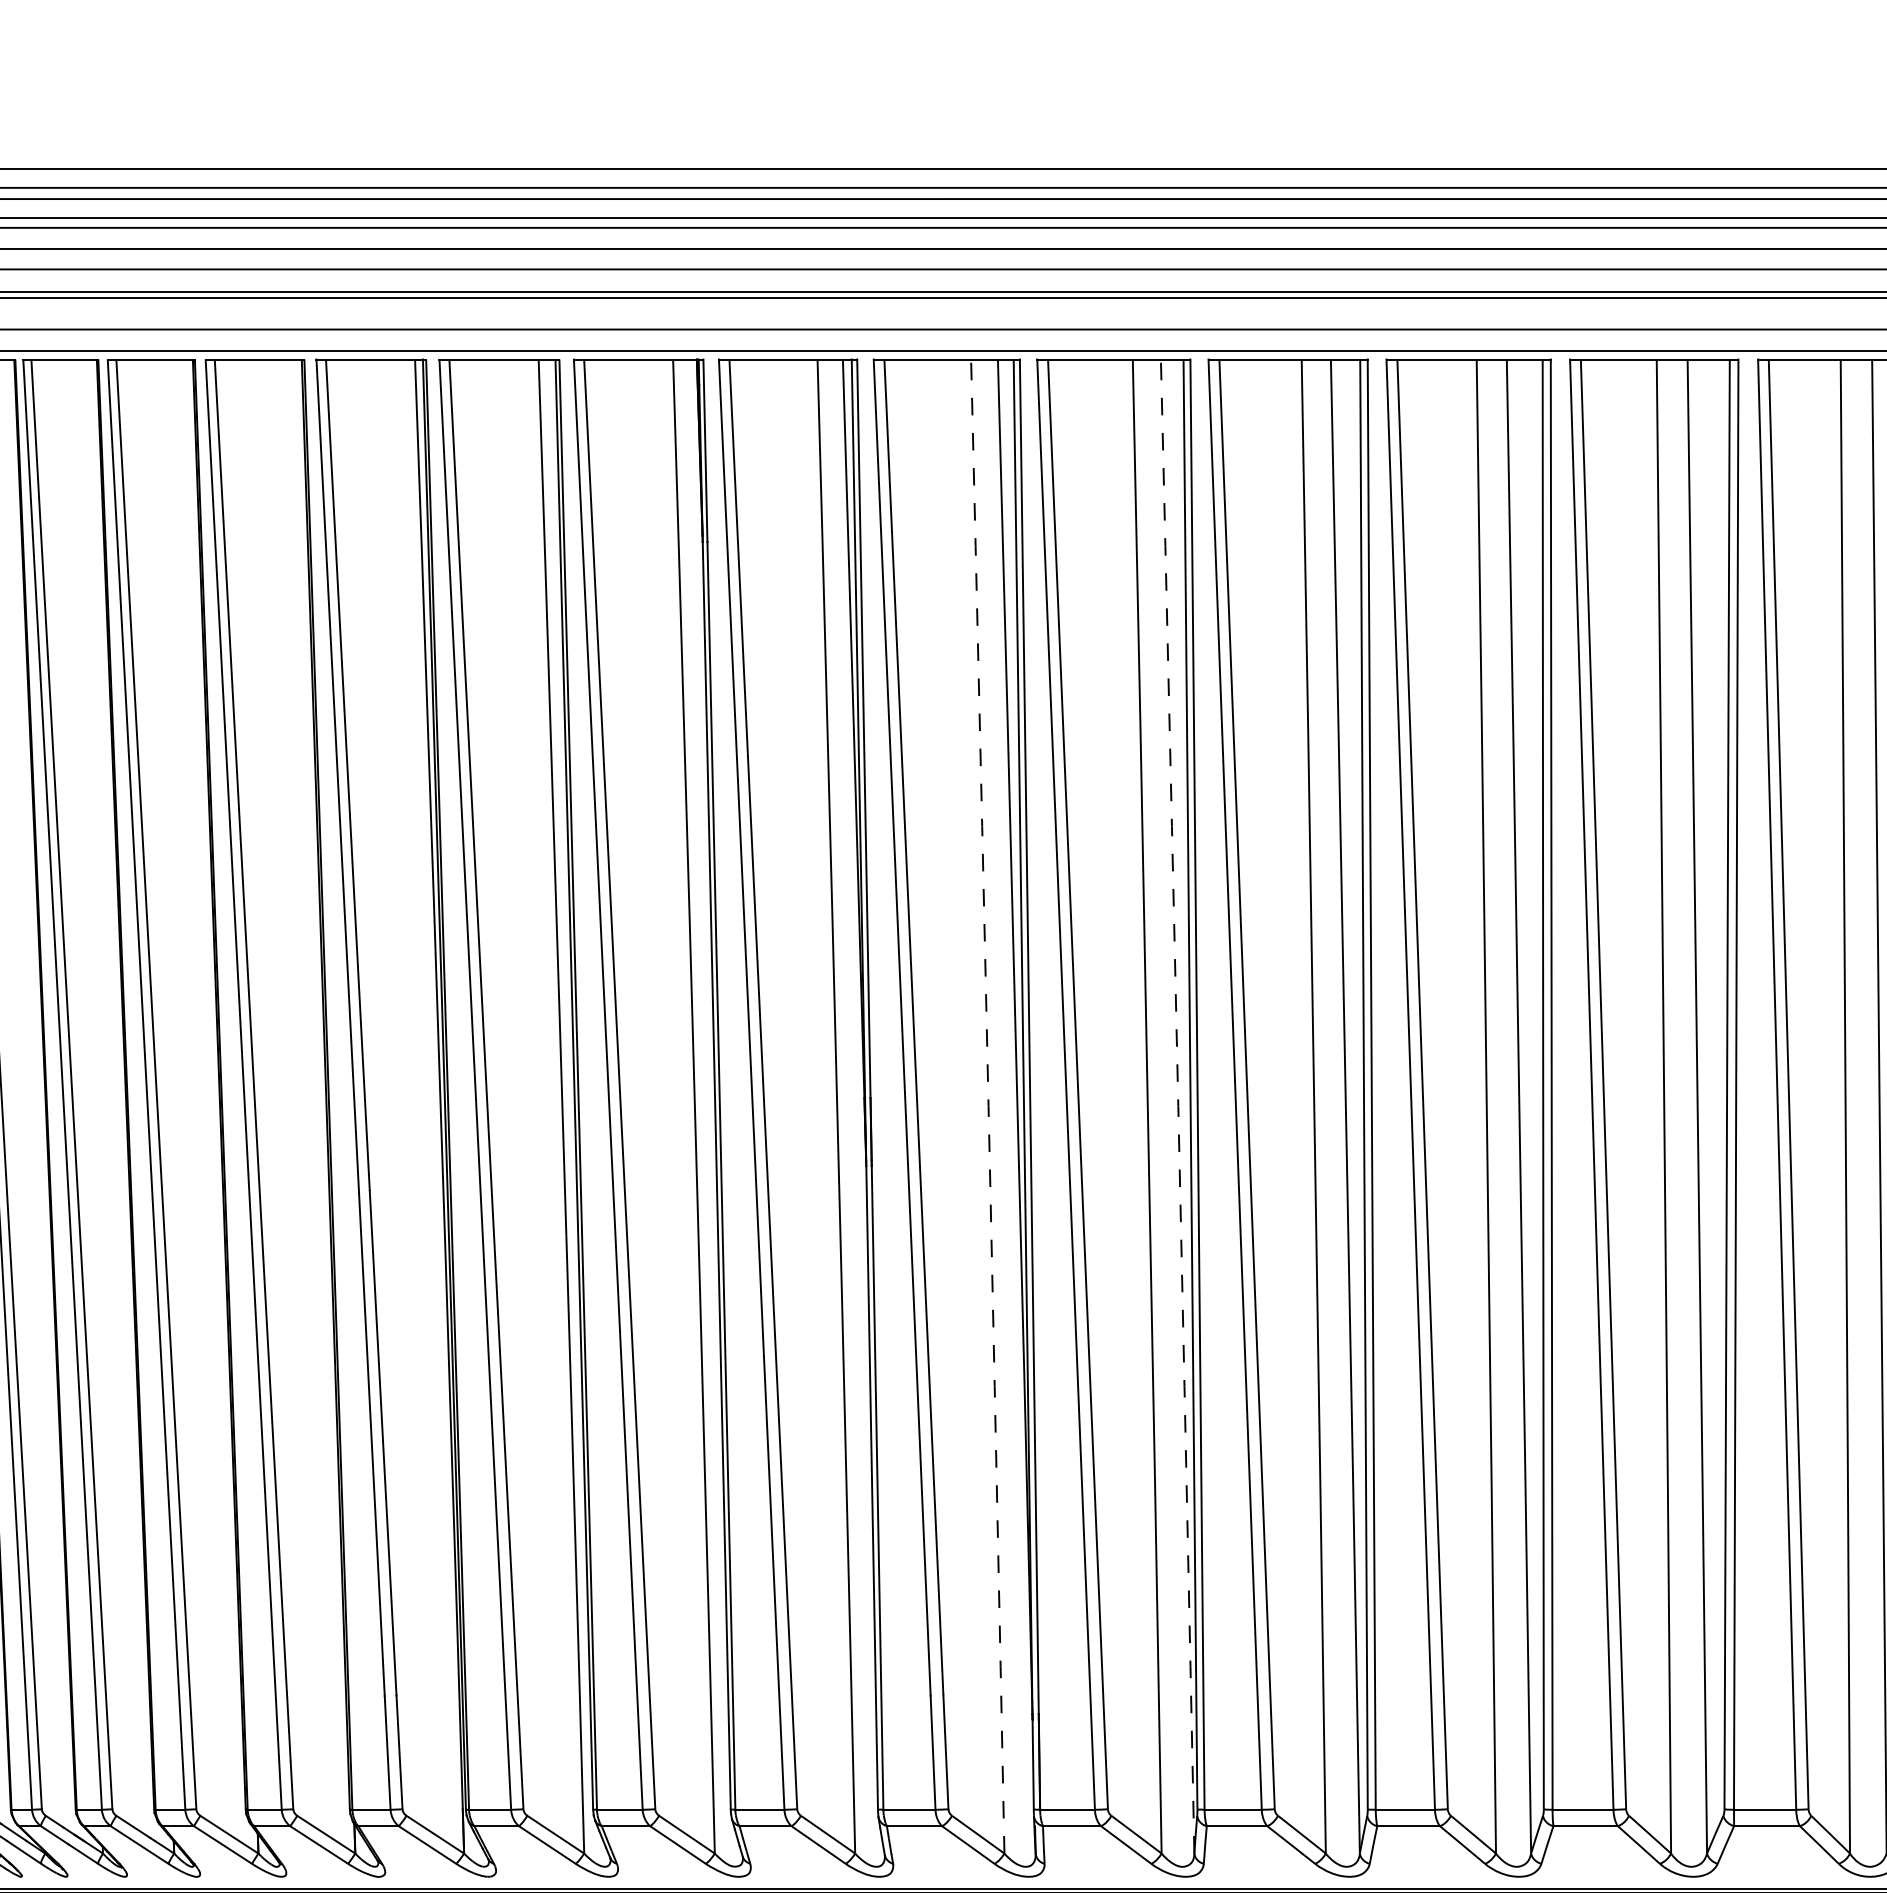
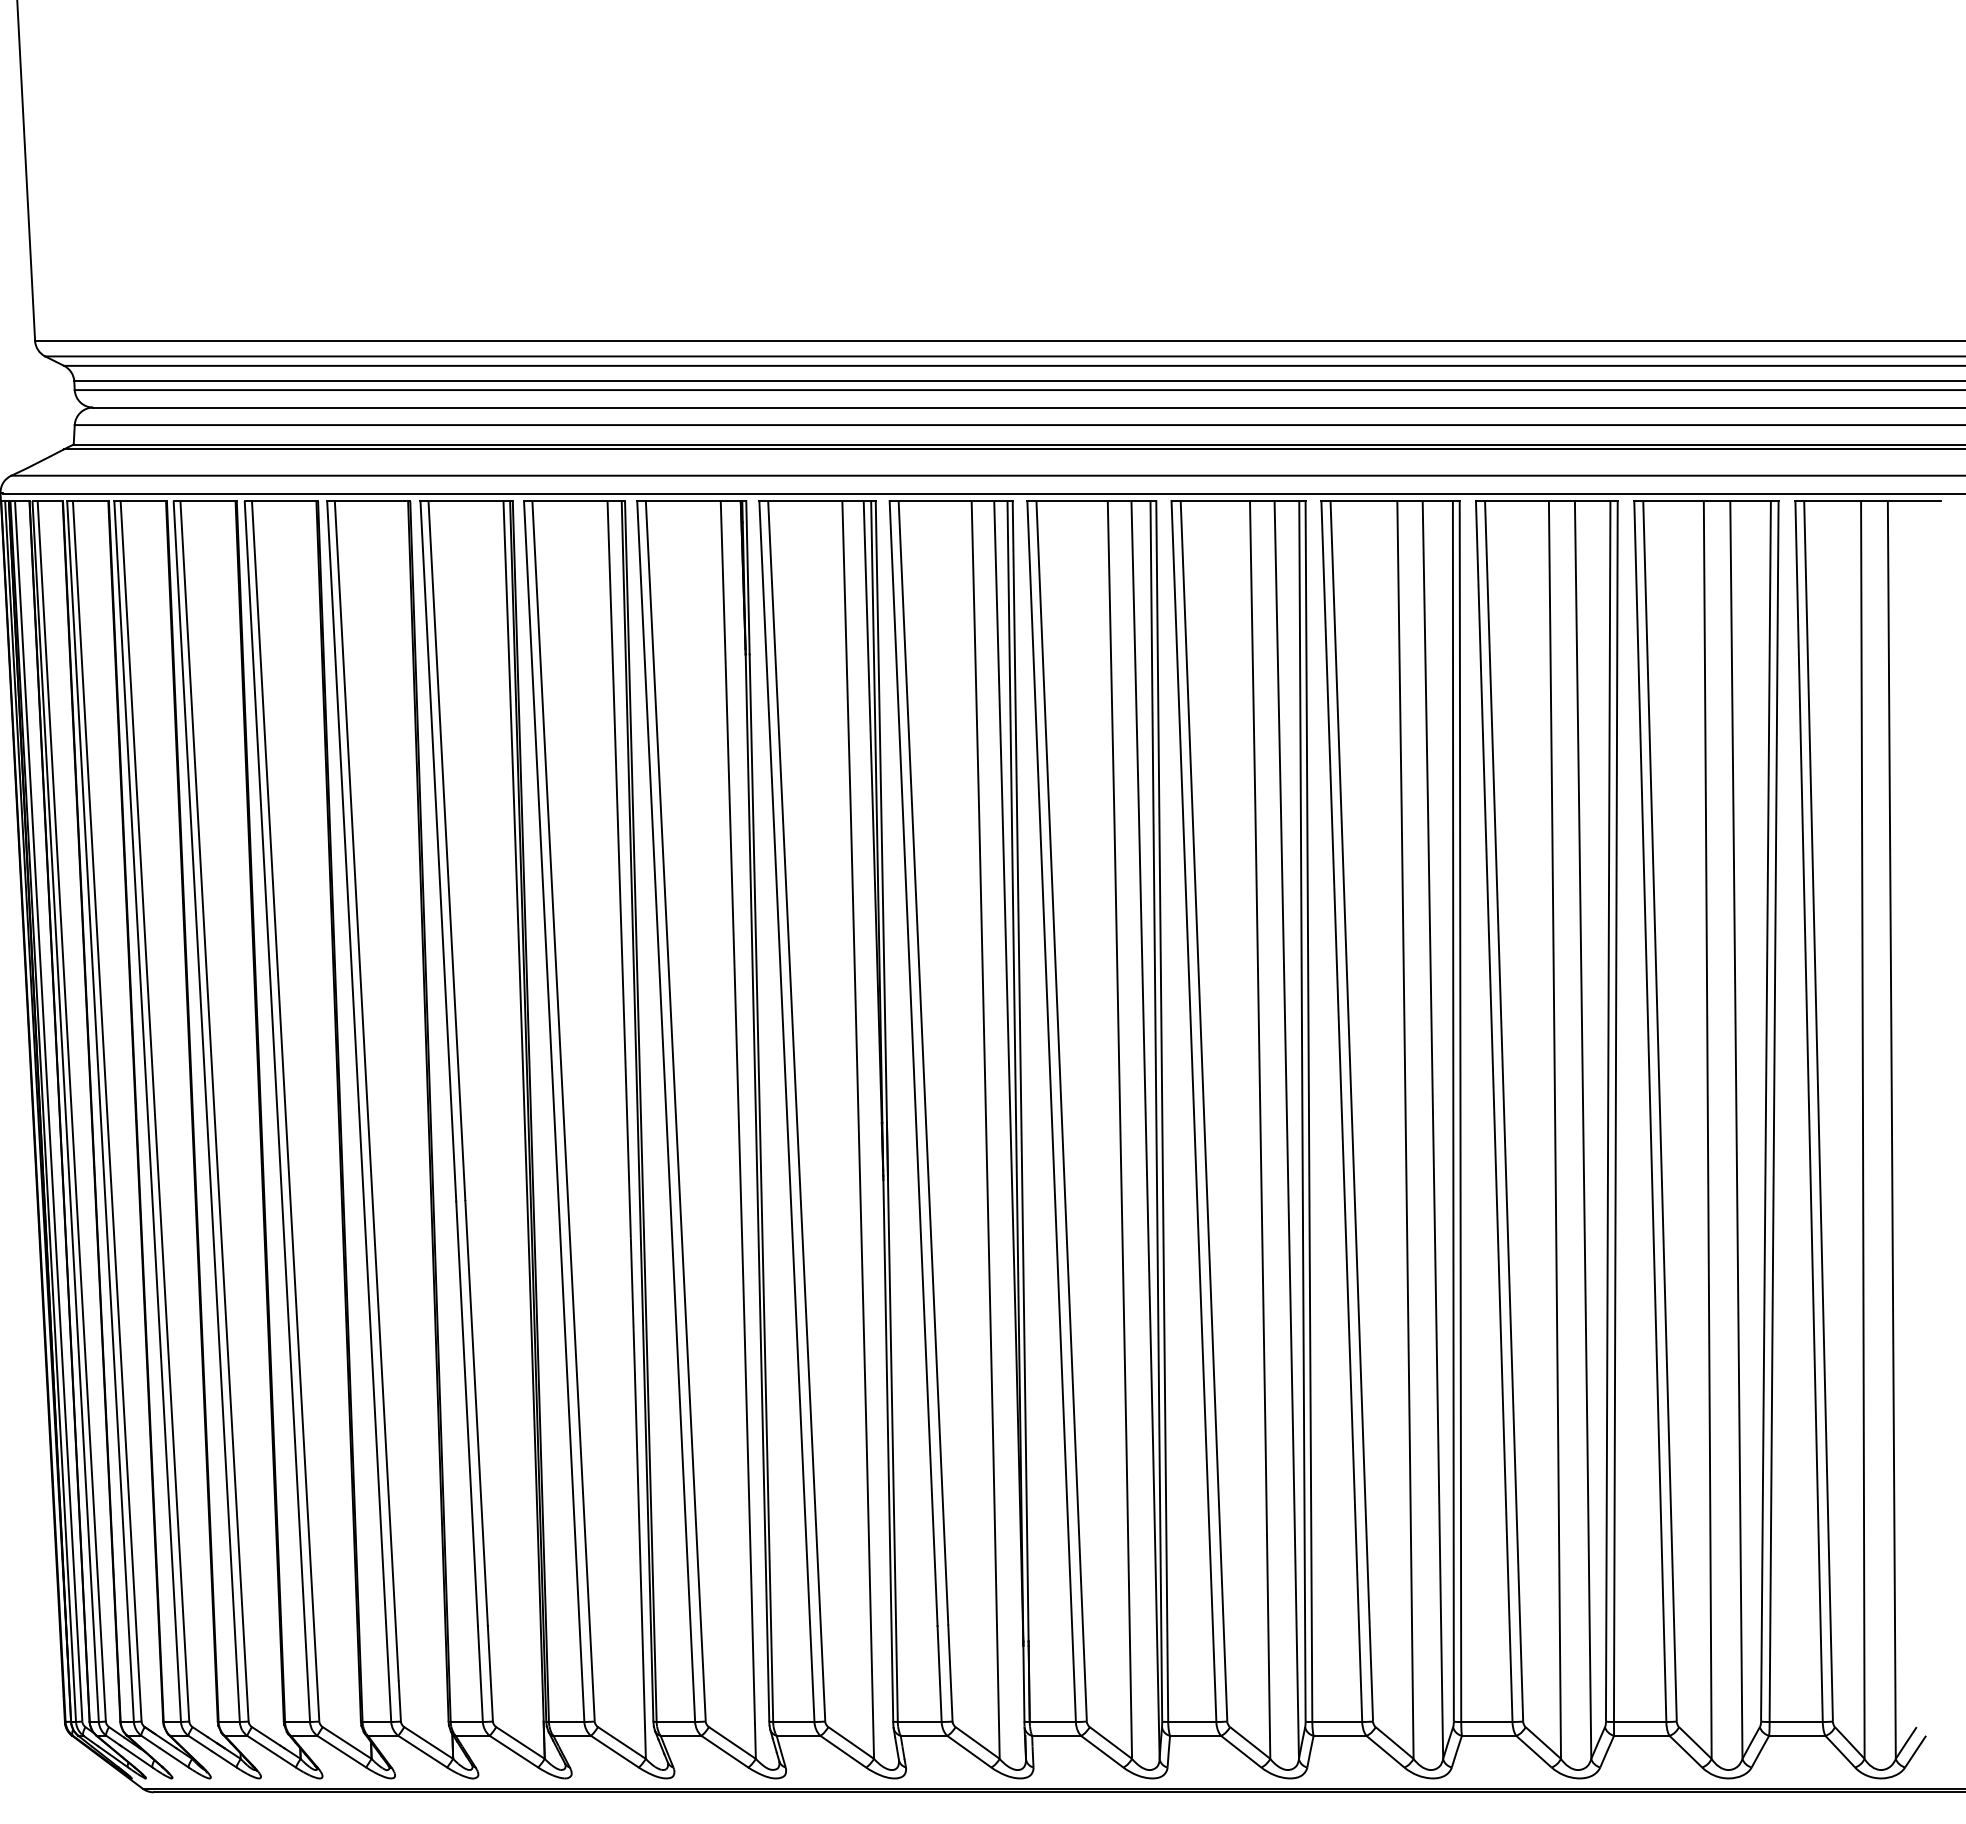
arc: (988, 1106) -> (986, 1129), dashed -> solid
arc: (1178, 1106) -> (1146, 1129), dashed -> solid

